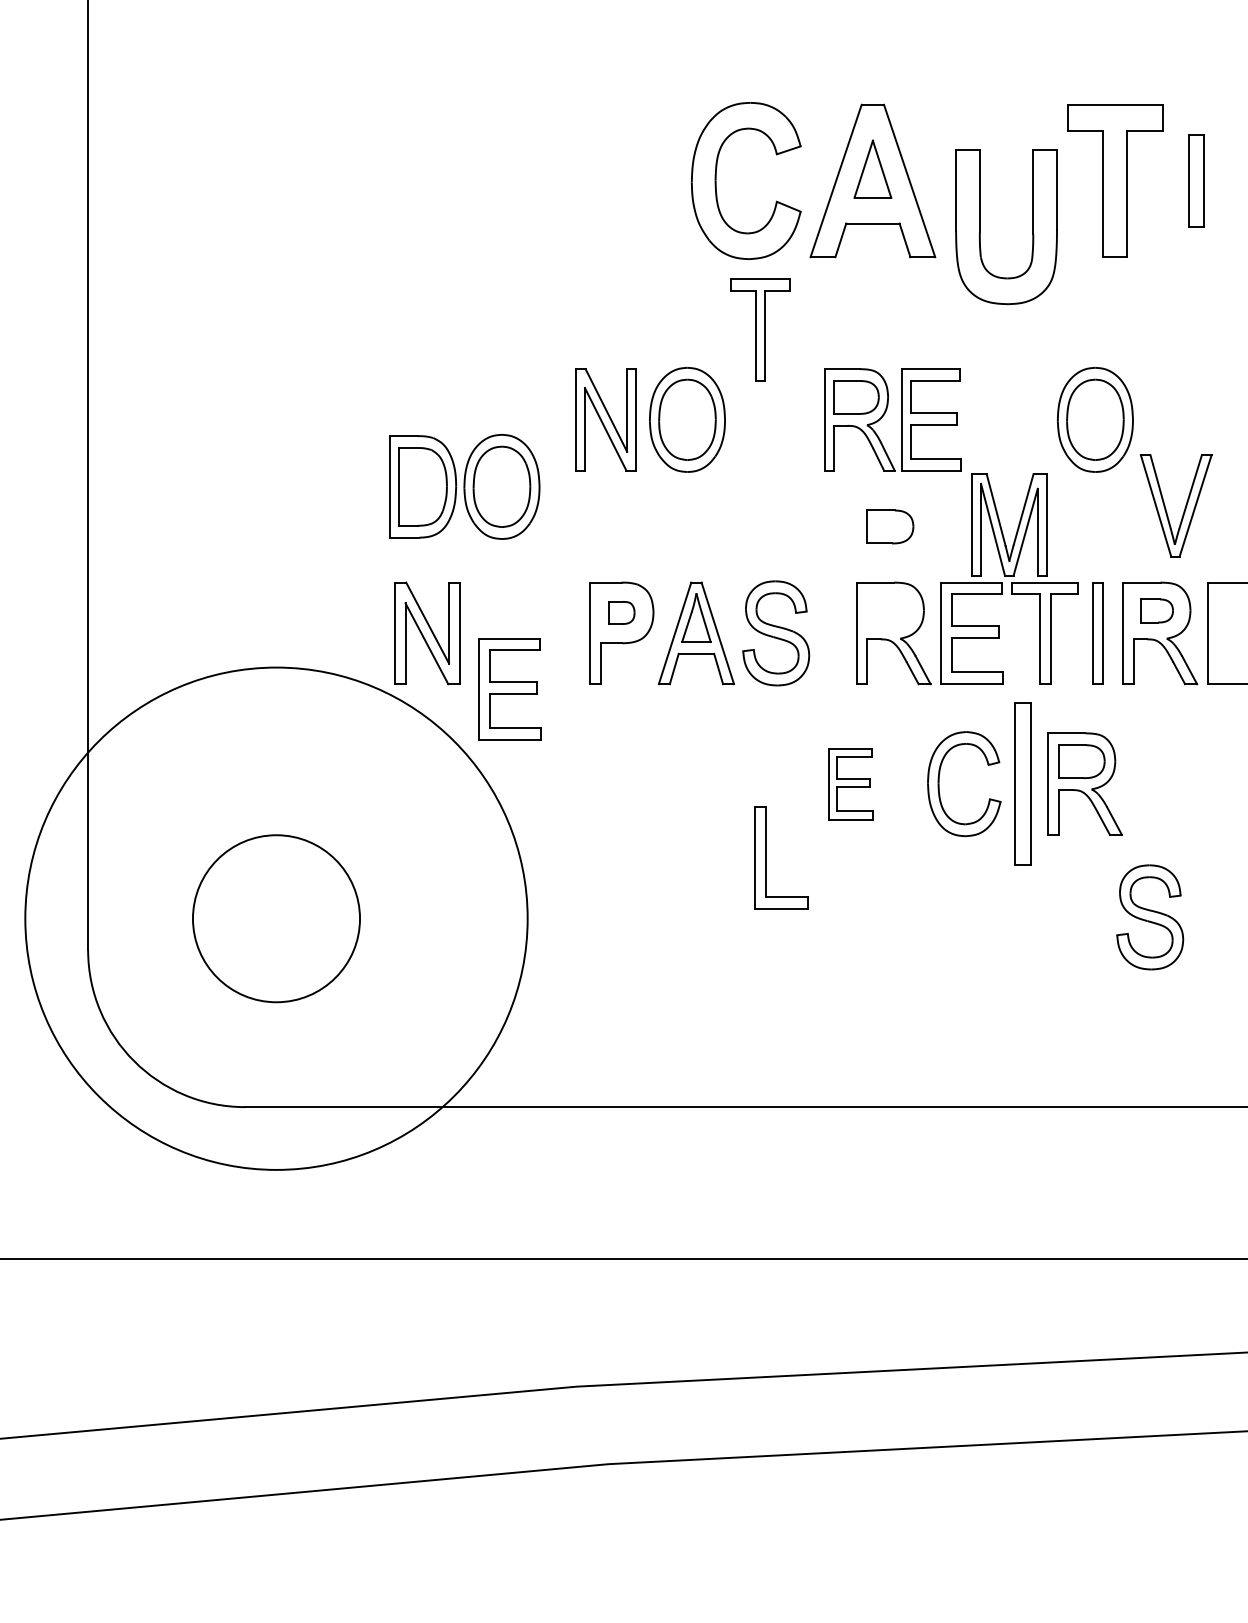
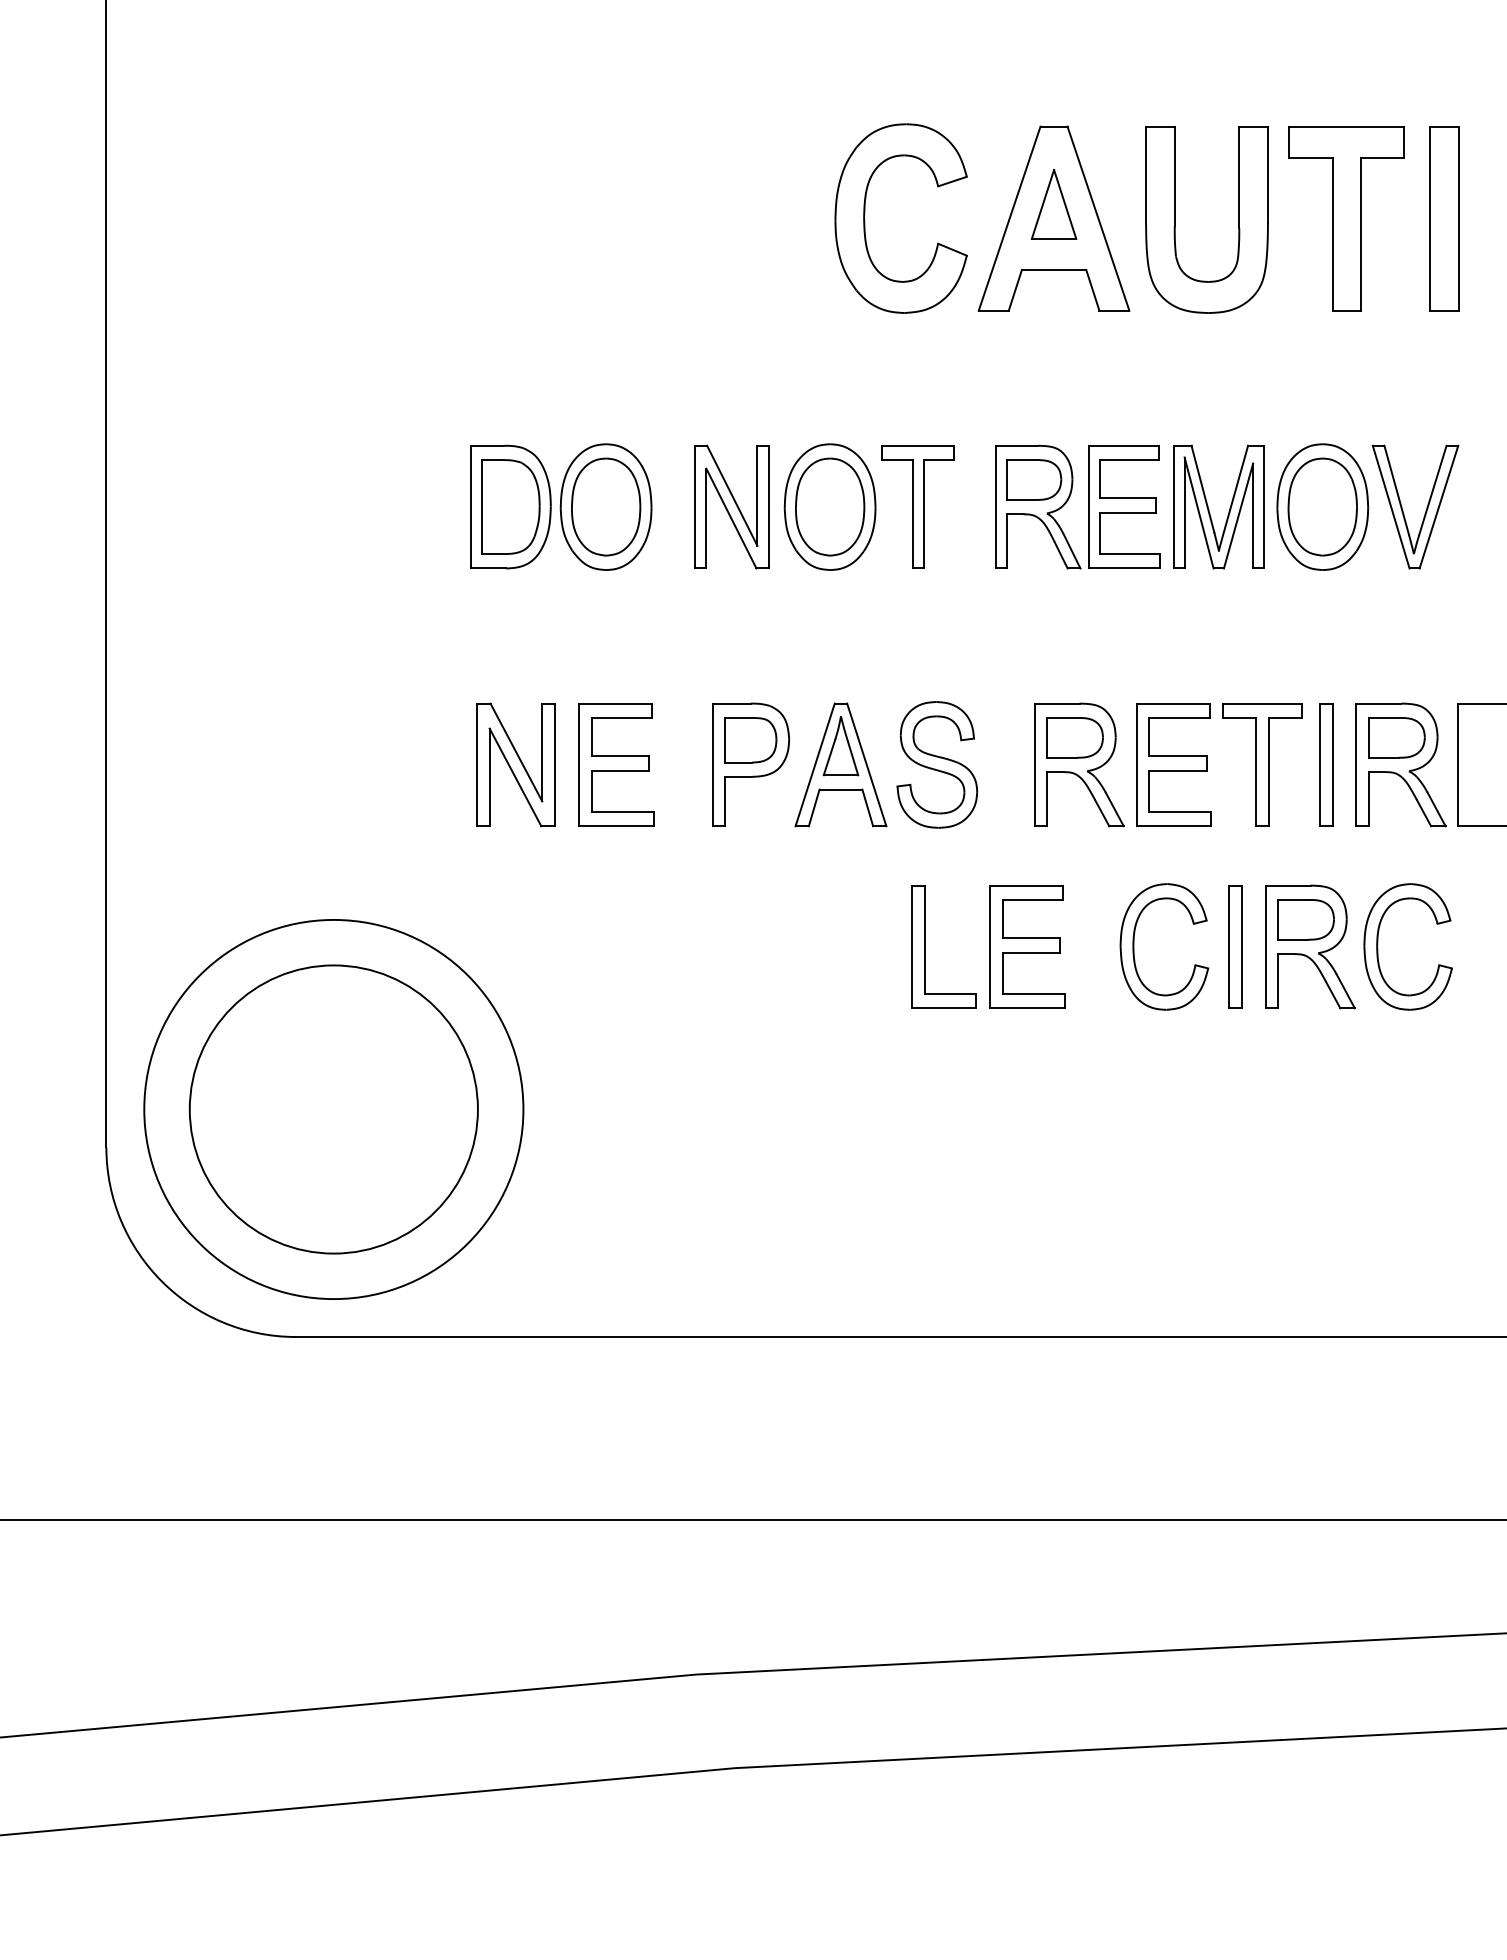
part: (1196, 180) -> (1444, 218), size x1.67
part: (980, 227) -> (1175, 220), moved
part: (760, 329) -> (918, 506), moved
part: (464, 486) -> (560, 506), moved
part: (1184, 507) -> (1425, 509), moved
part: (1001, 525) -> (1209, 507), moved
part: (890, 526) -> (1075, 737), moved
part: (1156, 610) -> (1396, 737), size x1.43
part: (621, 612) -> (750, 739), size x1.67
part: (509, 689) -> (615, 765), moved
part: (850, 783) -> (1027, 946), size x1.43
part: (1022, 783) -> (1234, 946), size x0.62
part: (1141, 784) -> (1378, 947), added
part: (766, 857) -> (925, 946), moved
part: (1150, 917) -> (1389, 1108), removed
circle: (276, 918) -> (333, 1109), size x0.62
circle: (276, 918) -> (333, 1109), size x1.43

